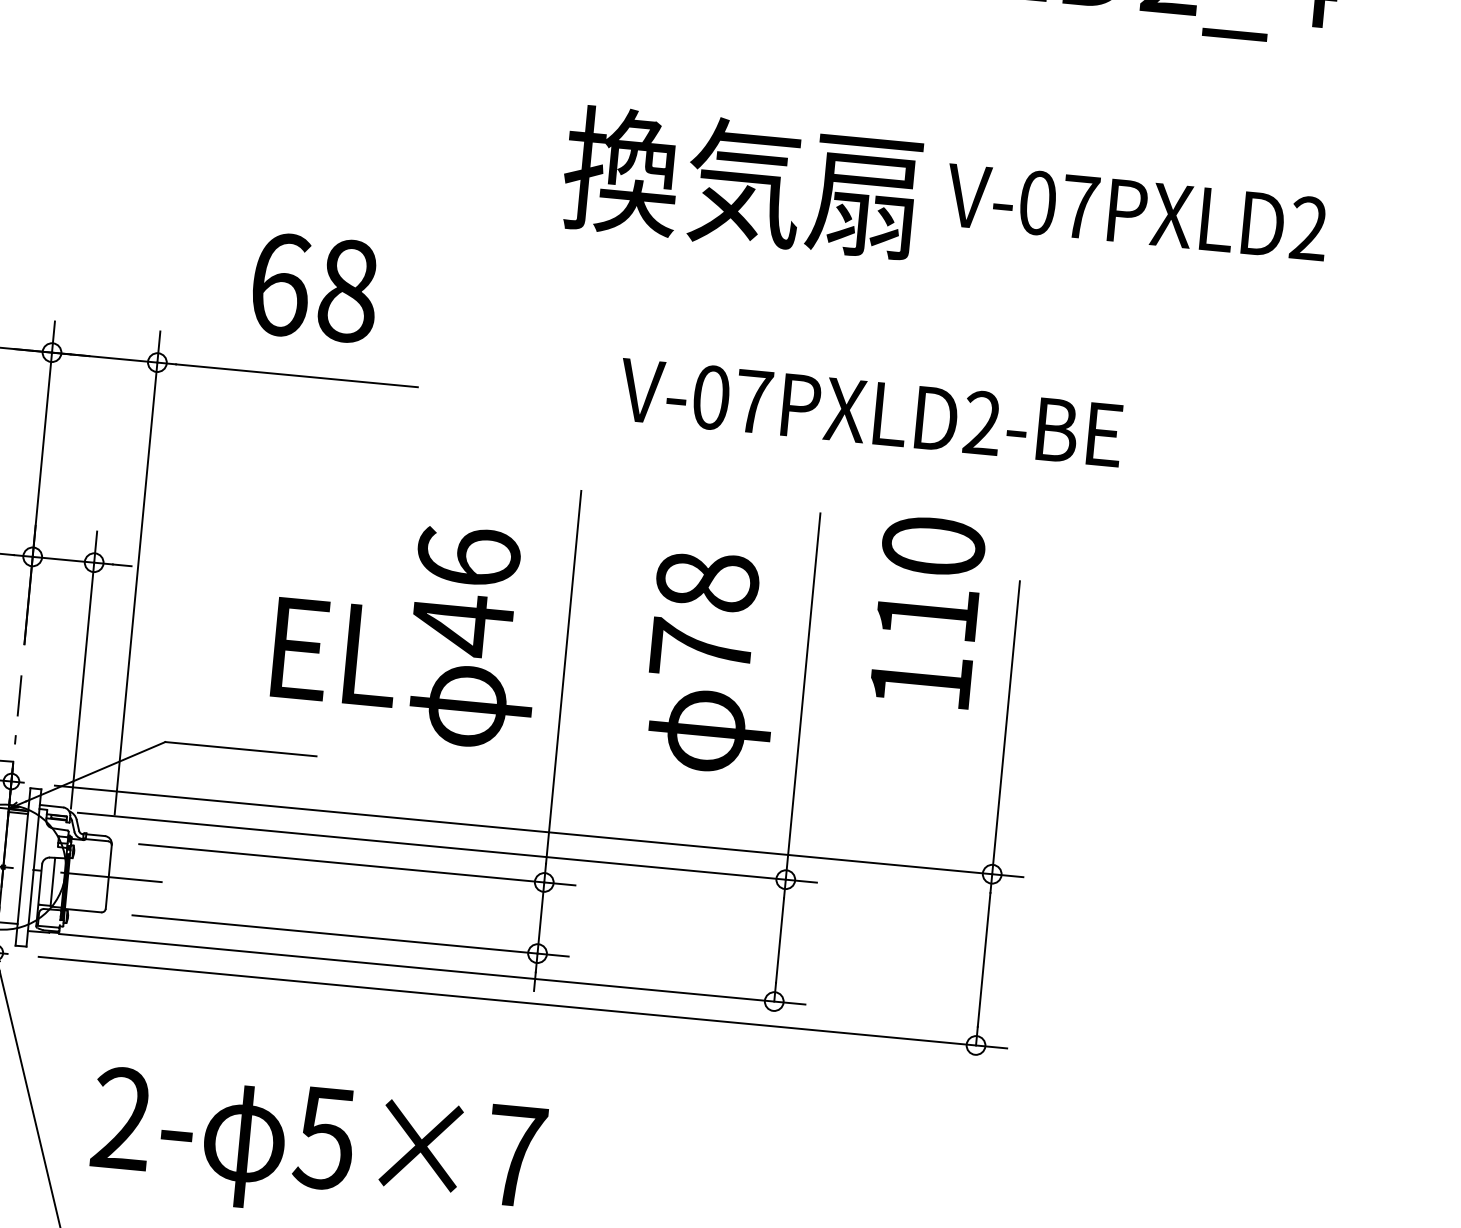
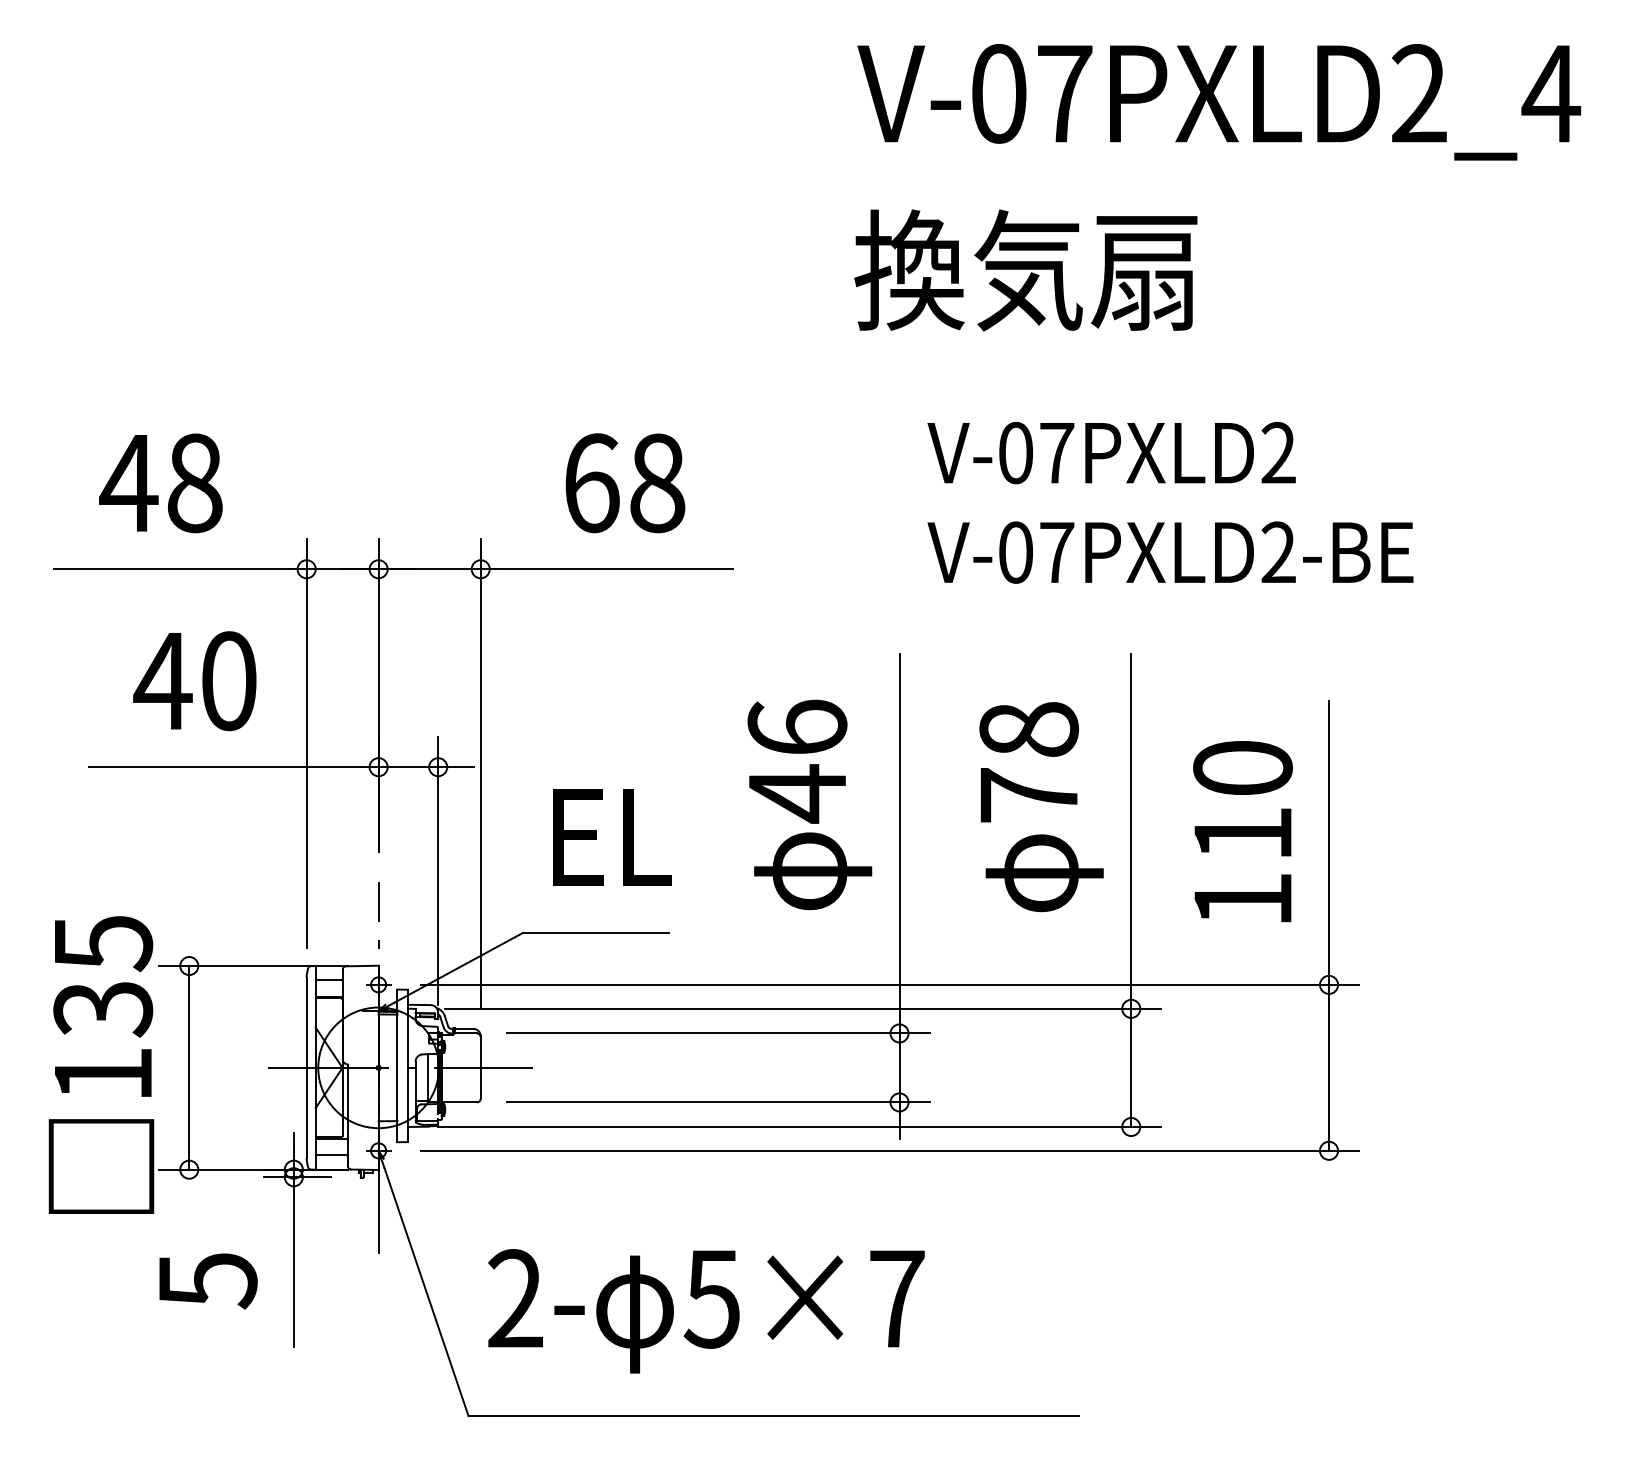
text: (741, 182) -> (1025, 270), moved
text: (1136, 211) -> (1111, 452), moved
text: (926, 611) -> (1242, 831), moved
text: (335, 652) -> (612, 837), moved

